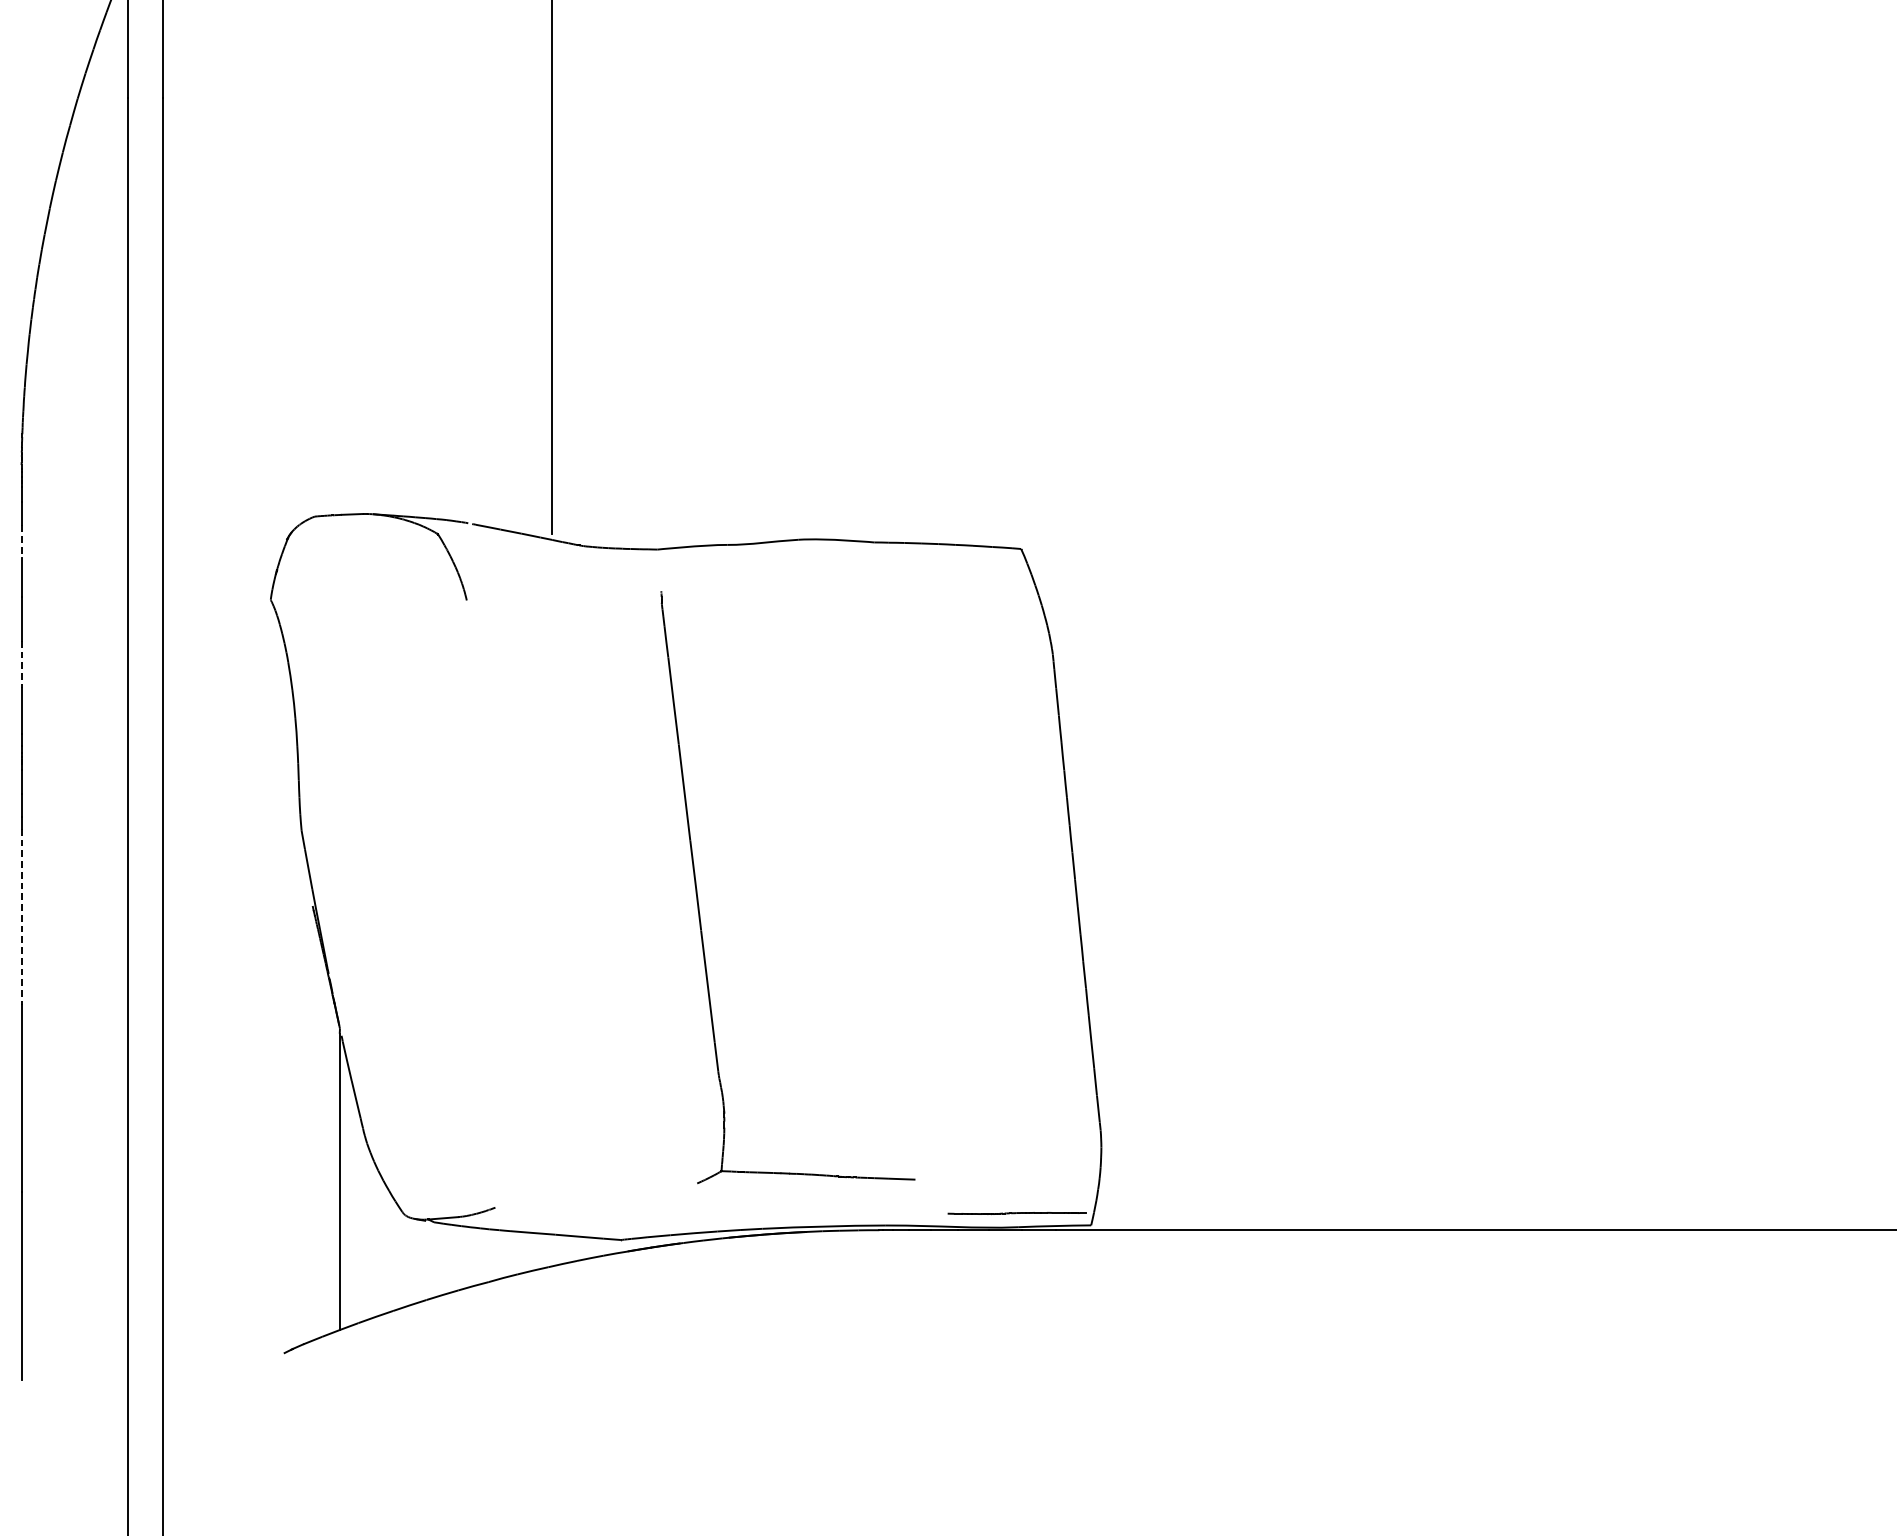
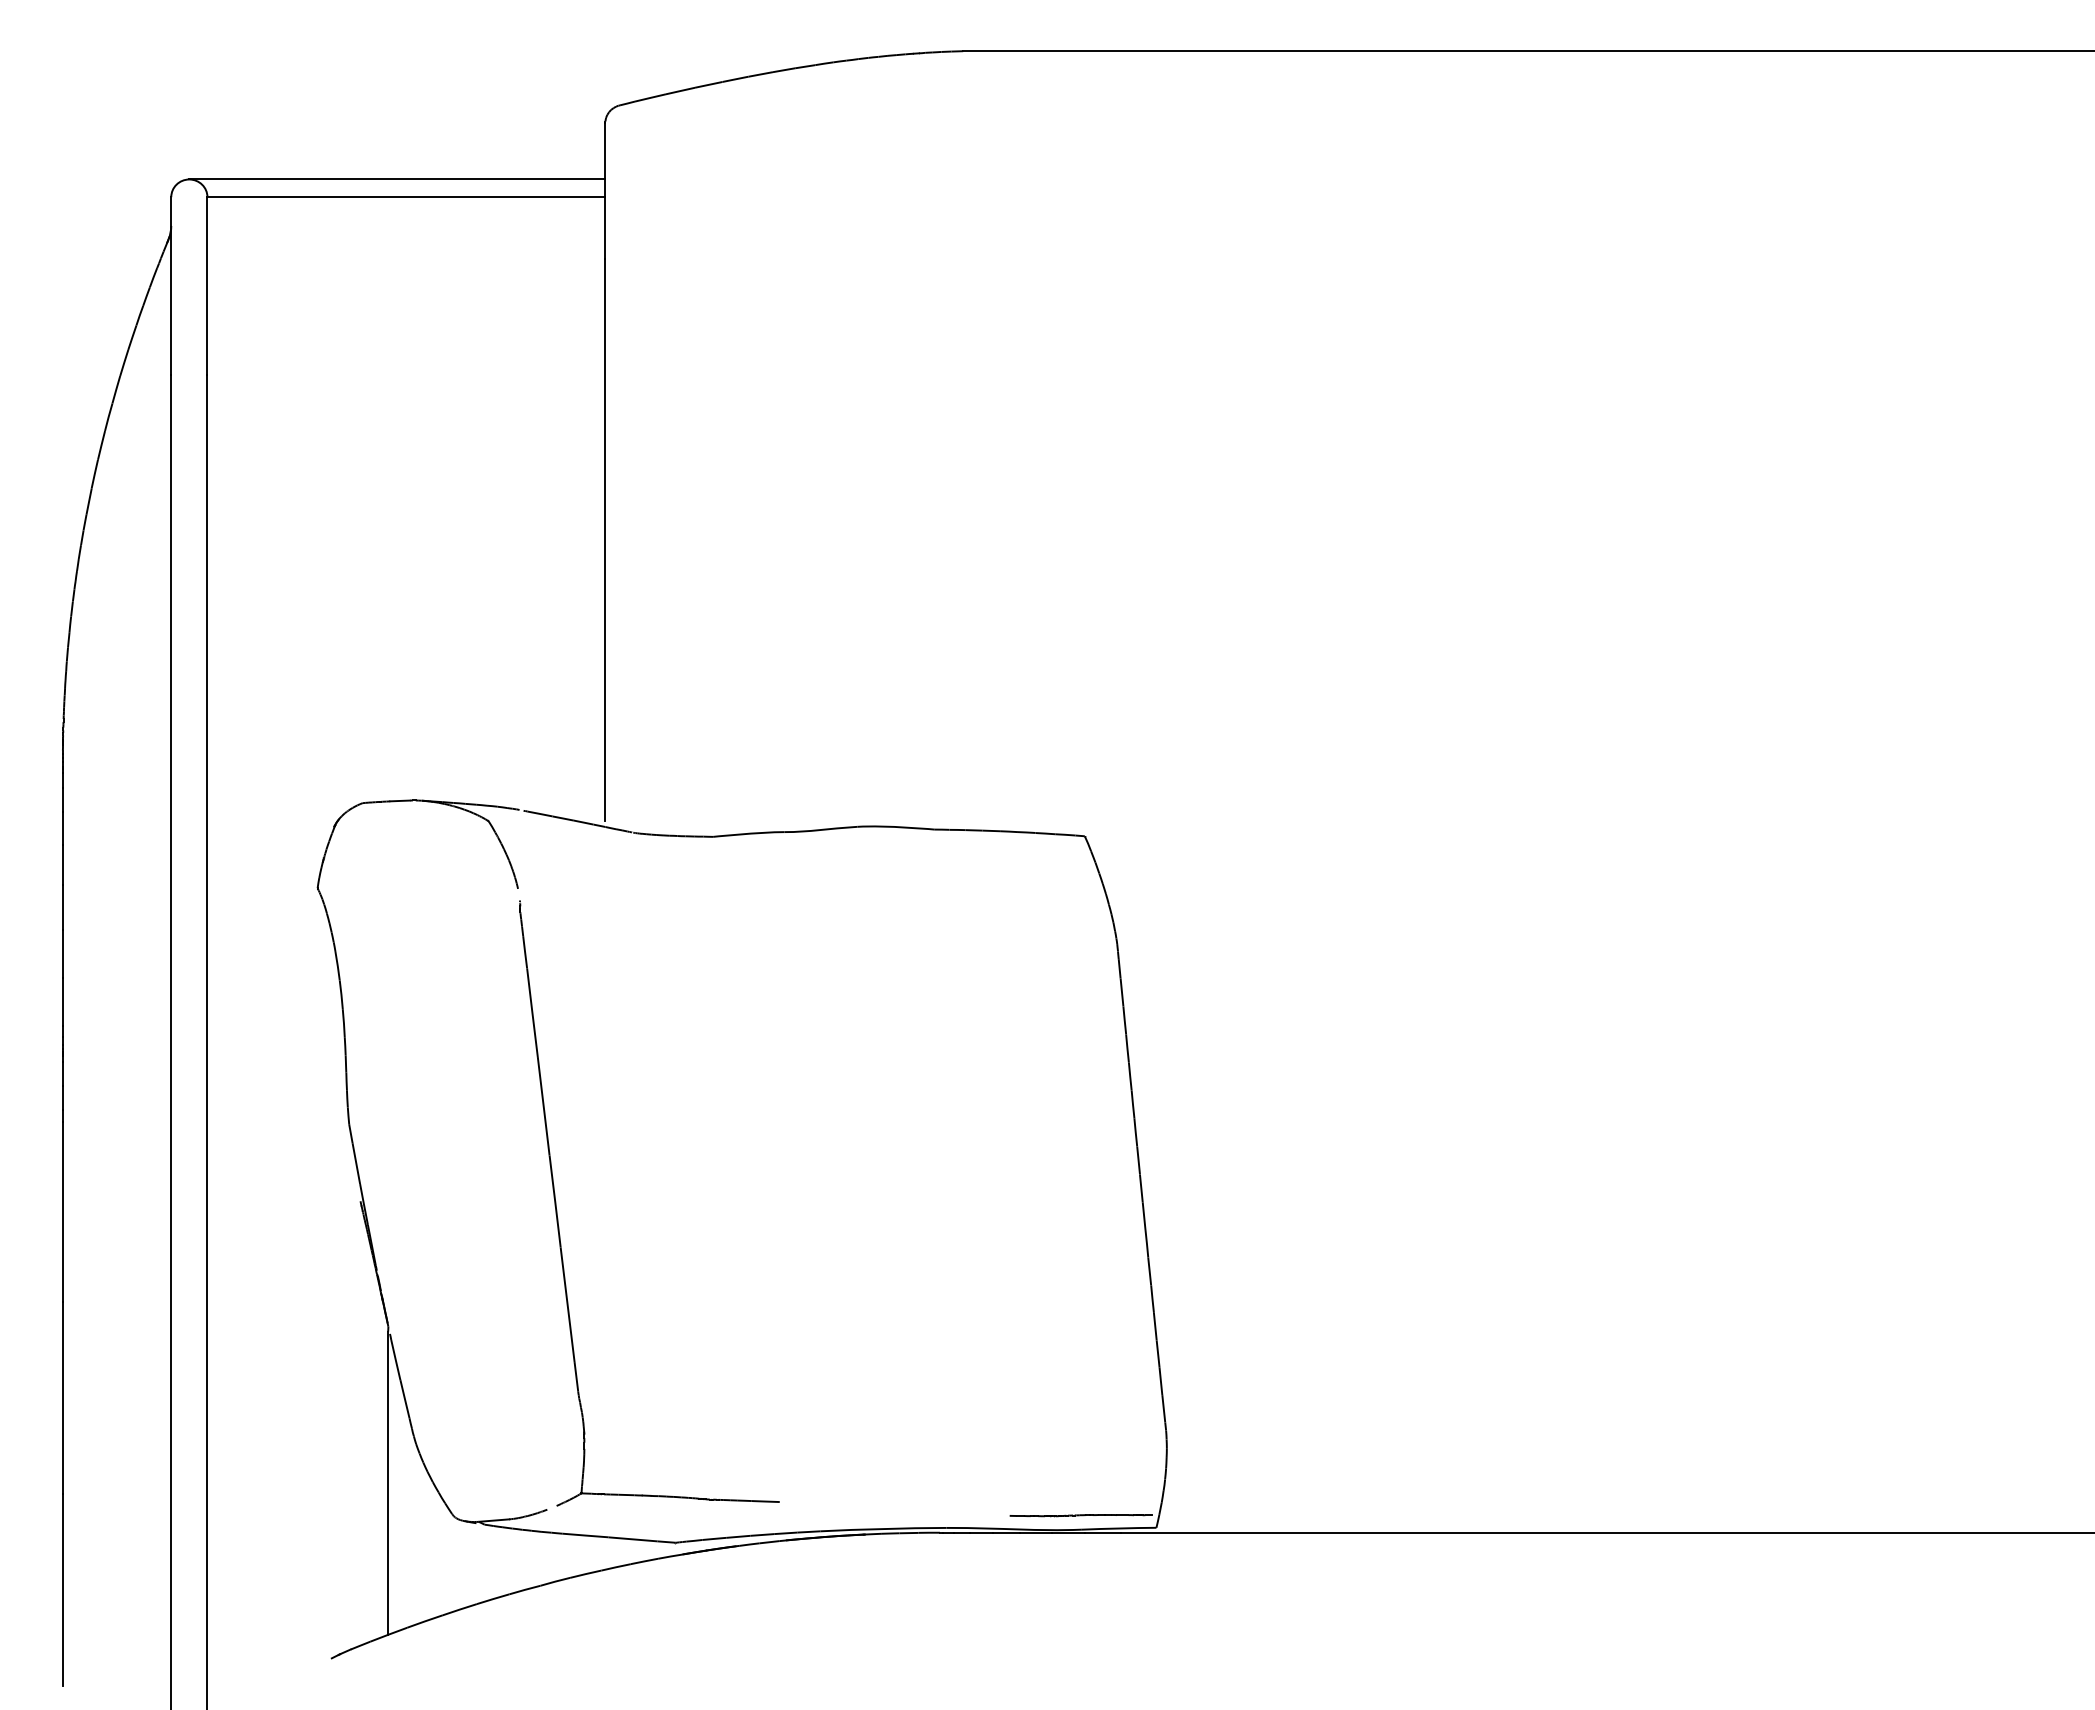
line: (21, 542) -> (62, 829), dashed -> solid
line: (21, 664) -> (62, 954), dashed -> solid
part: (698, 893) -> (557, 1209), moved
line: (21, 916) -> (62, 1212), dashed -> solid

